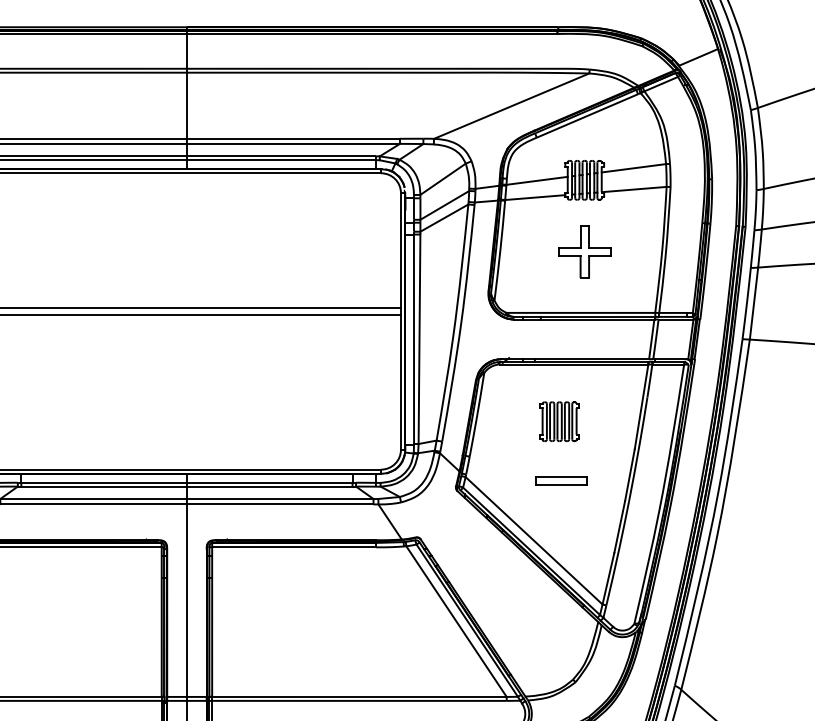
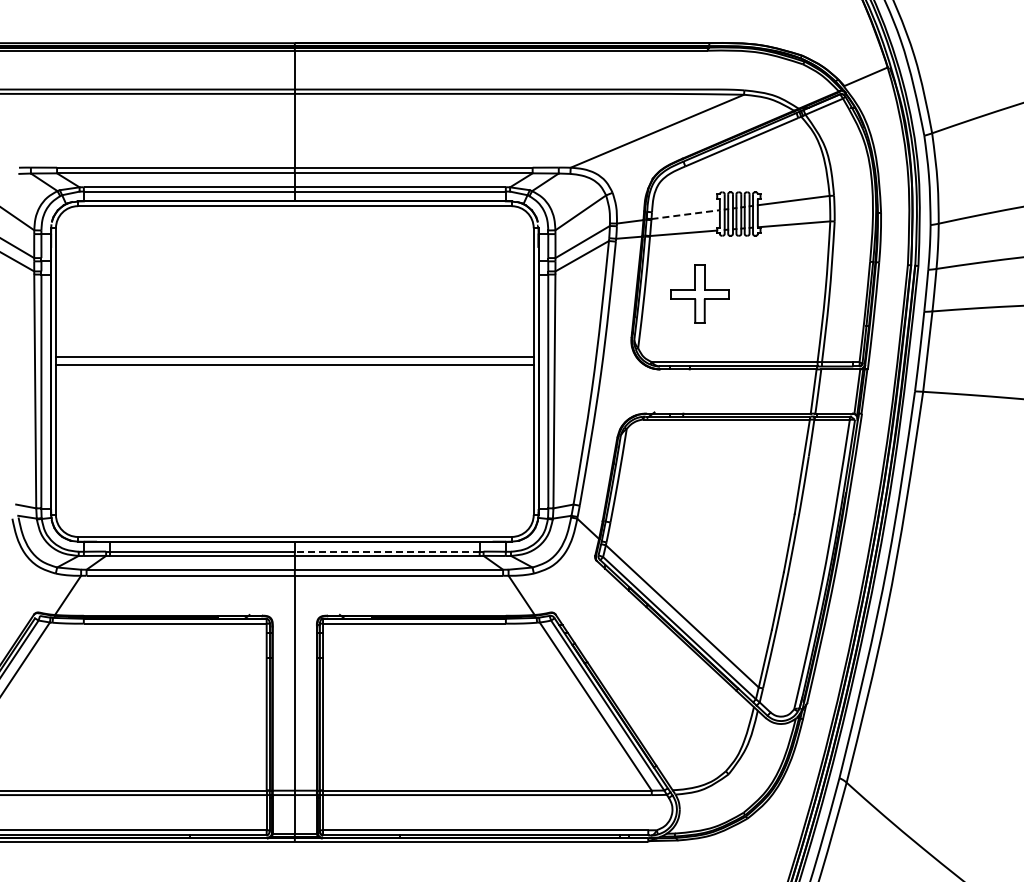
line: (537, 180) -> (686, 214), solid -> dashed
part: (584, 251) -> (699, 293), moved
part: (559, 421) -> (710, 483), removed
part: (561, 480) -> (712, 549), removed
line: (269, 482) -> (386, 551), solid -> dashed

